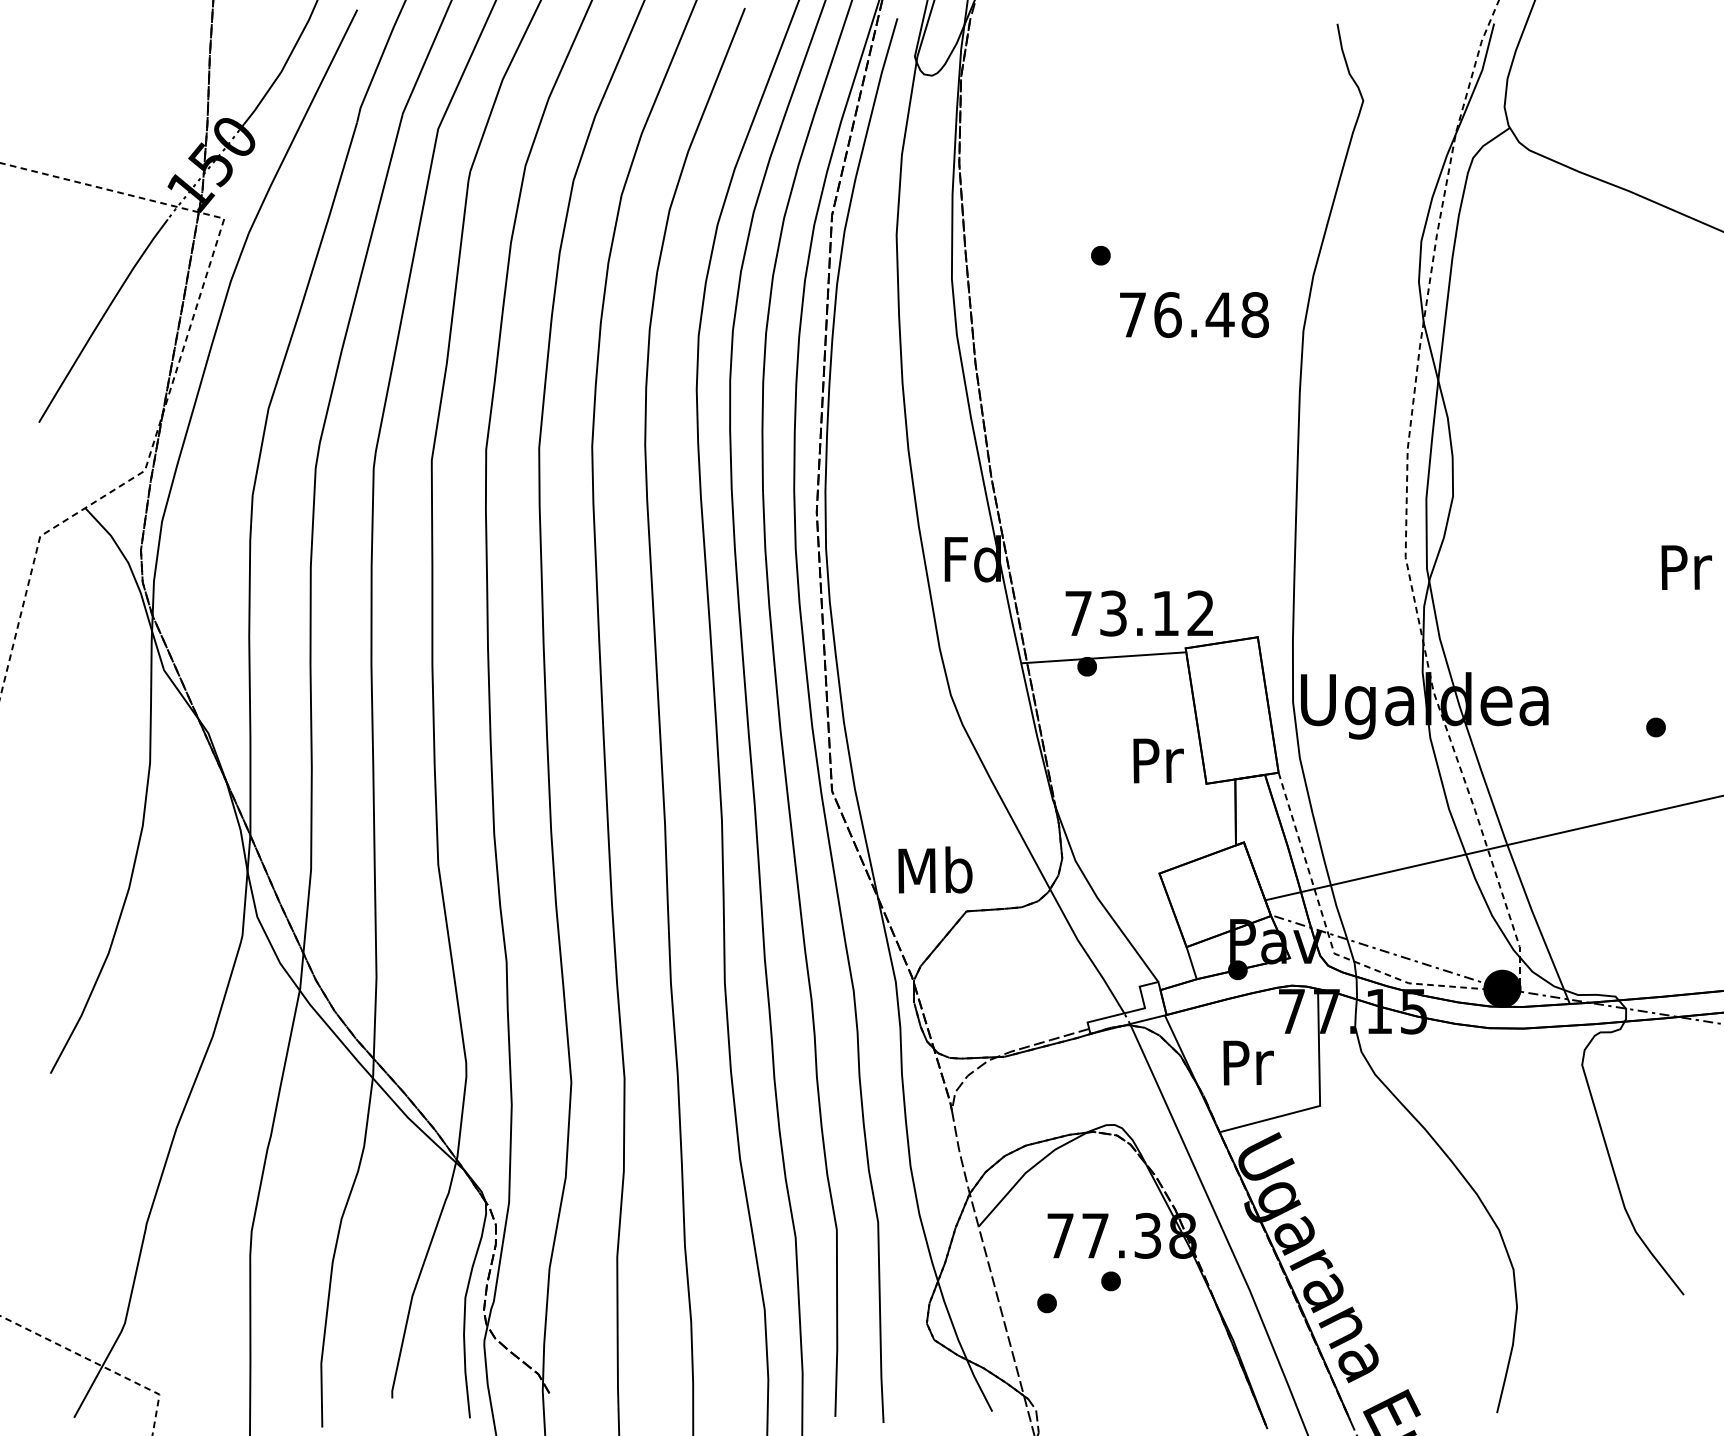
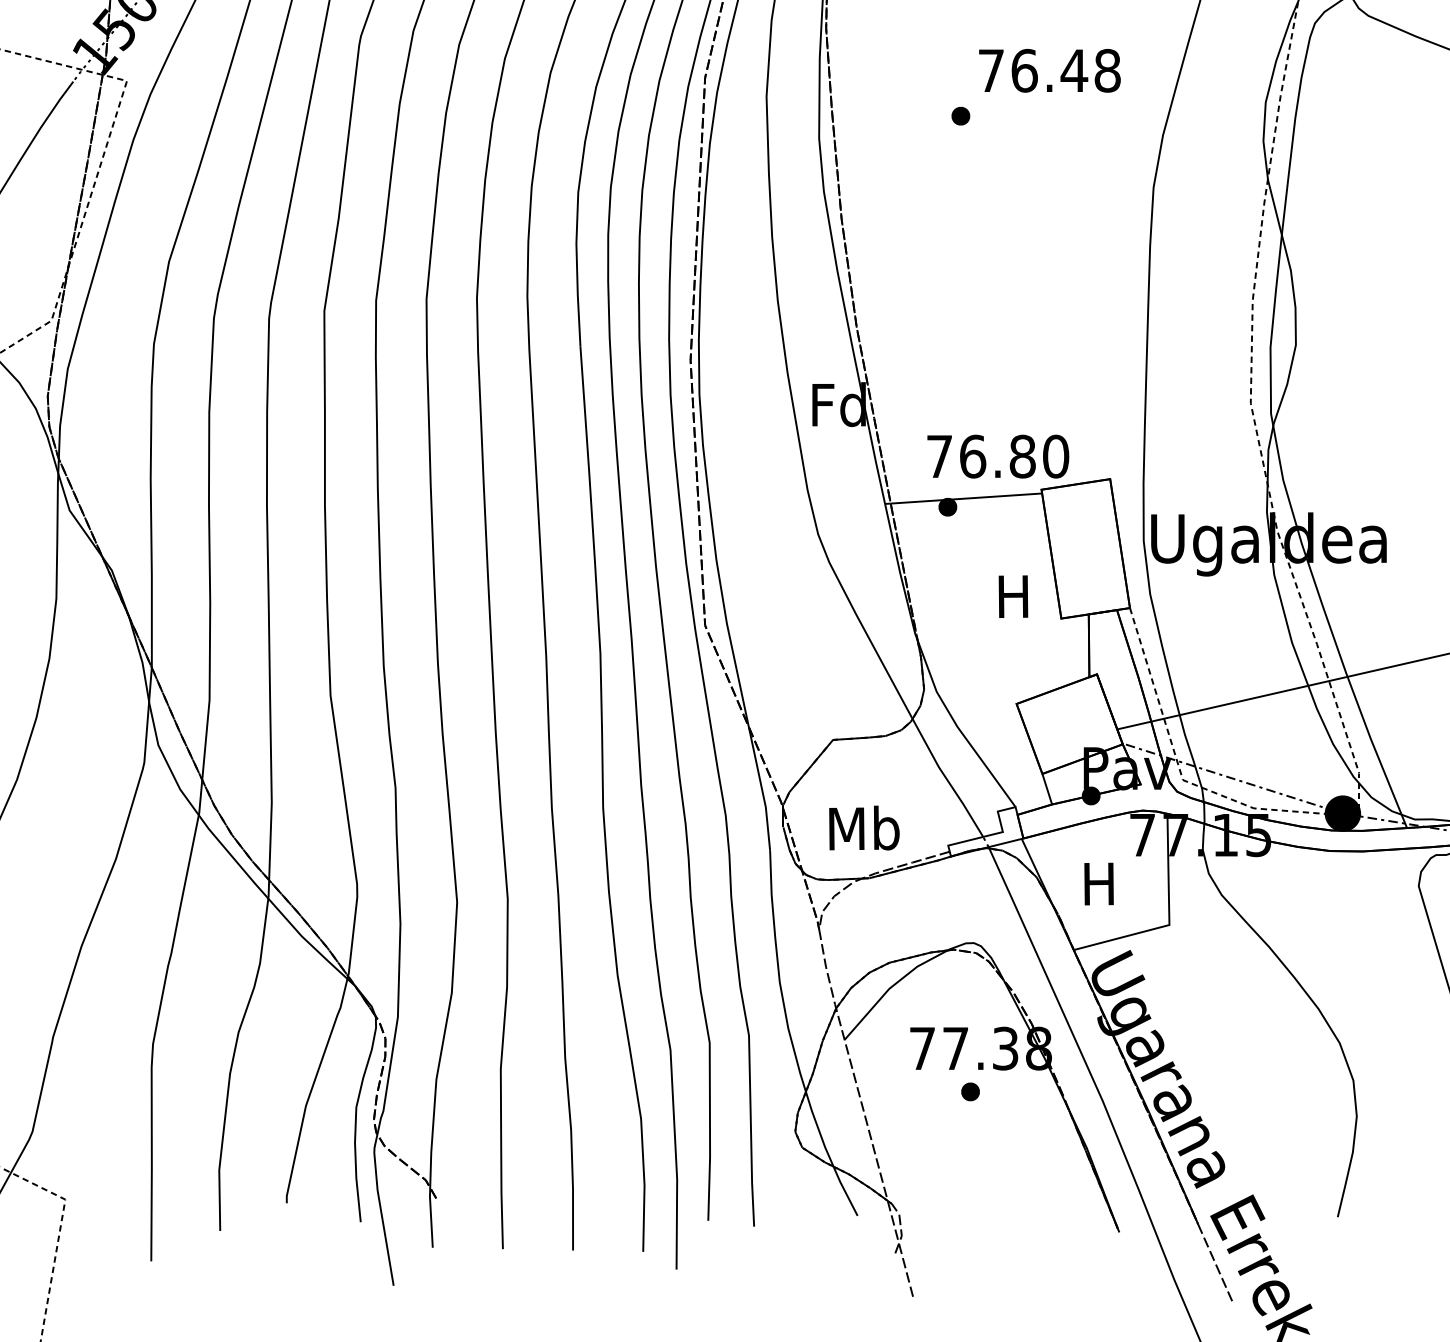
text: (1194, 314) -> (1049, 70), moved
text: (1157, 613) -> (1014, 456), 73.12 -> 76.80
text: (1158, 760) -> (1015, 596), Pr -> H
text: (935, 869) -> (864, 827), moved
text: (1248, 1062) -> (1101, 883), Pr -> H
part: (1046, 1303) -> (909, 1112), removed

